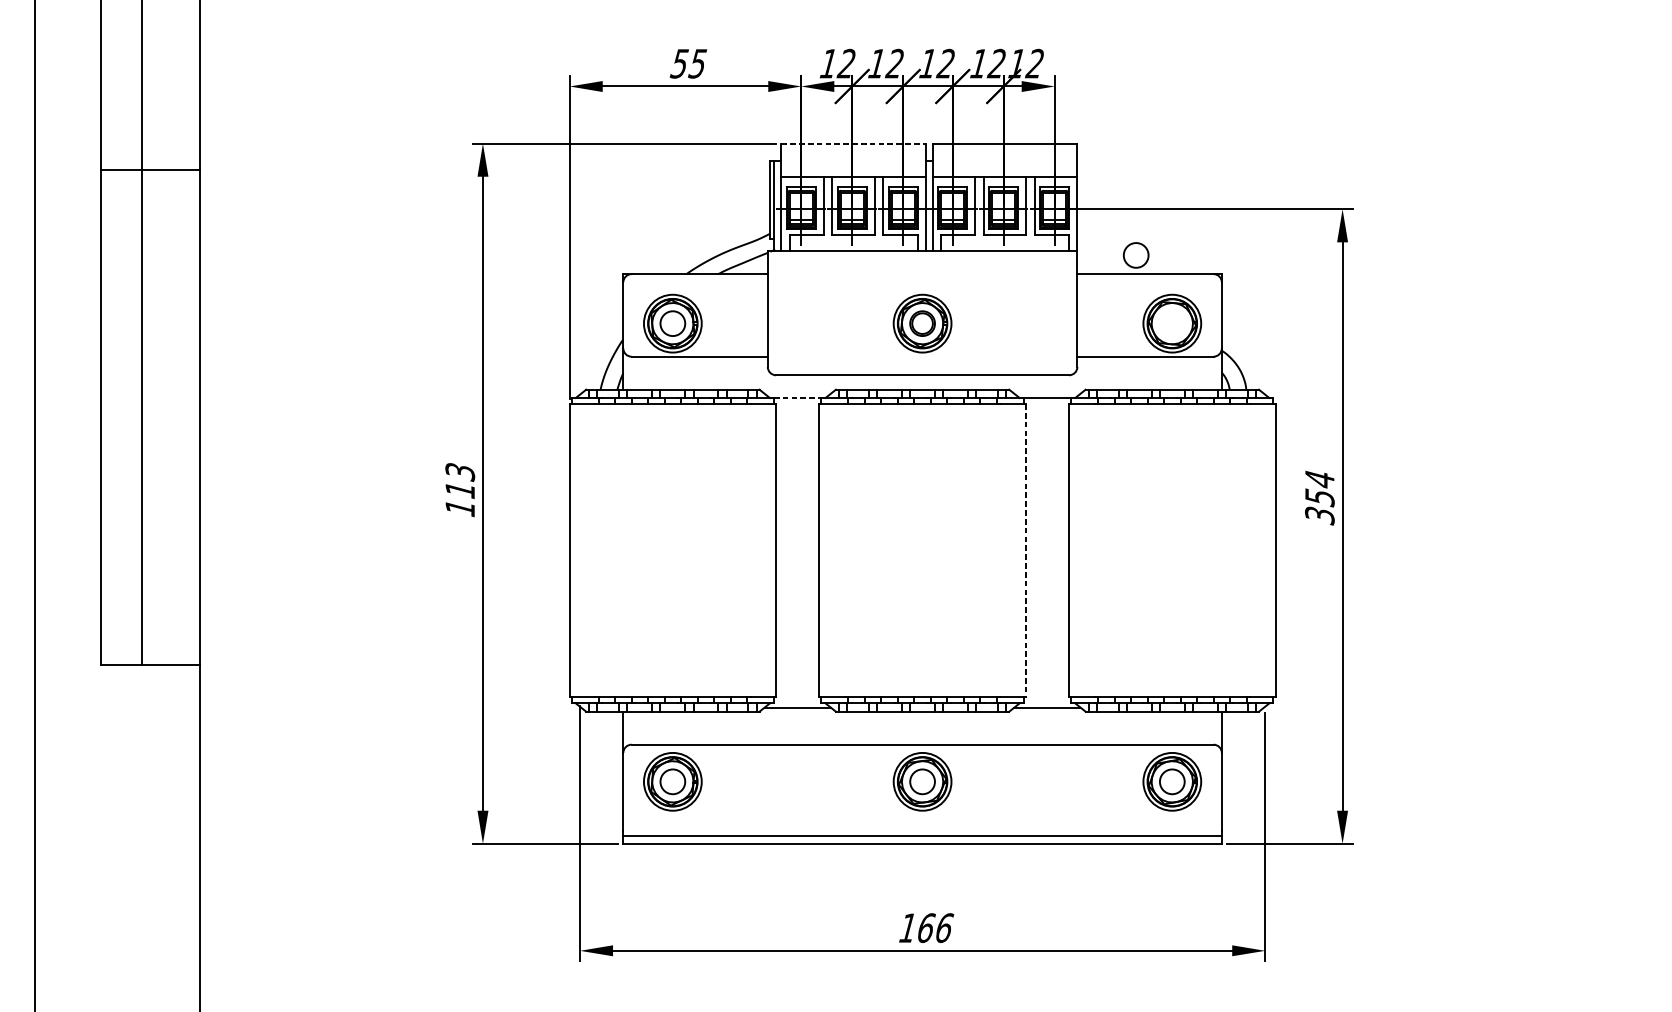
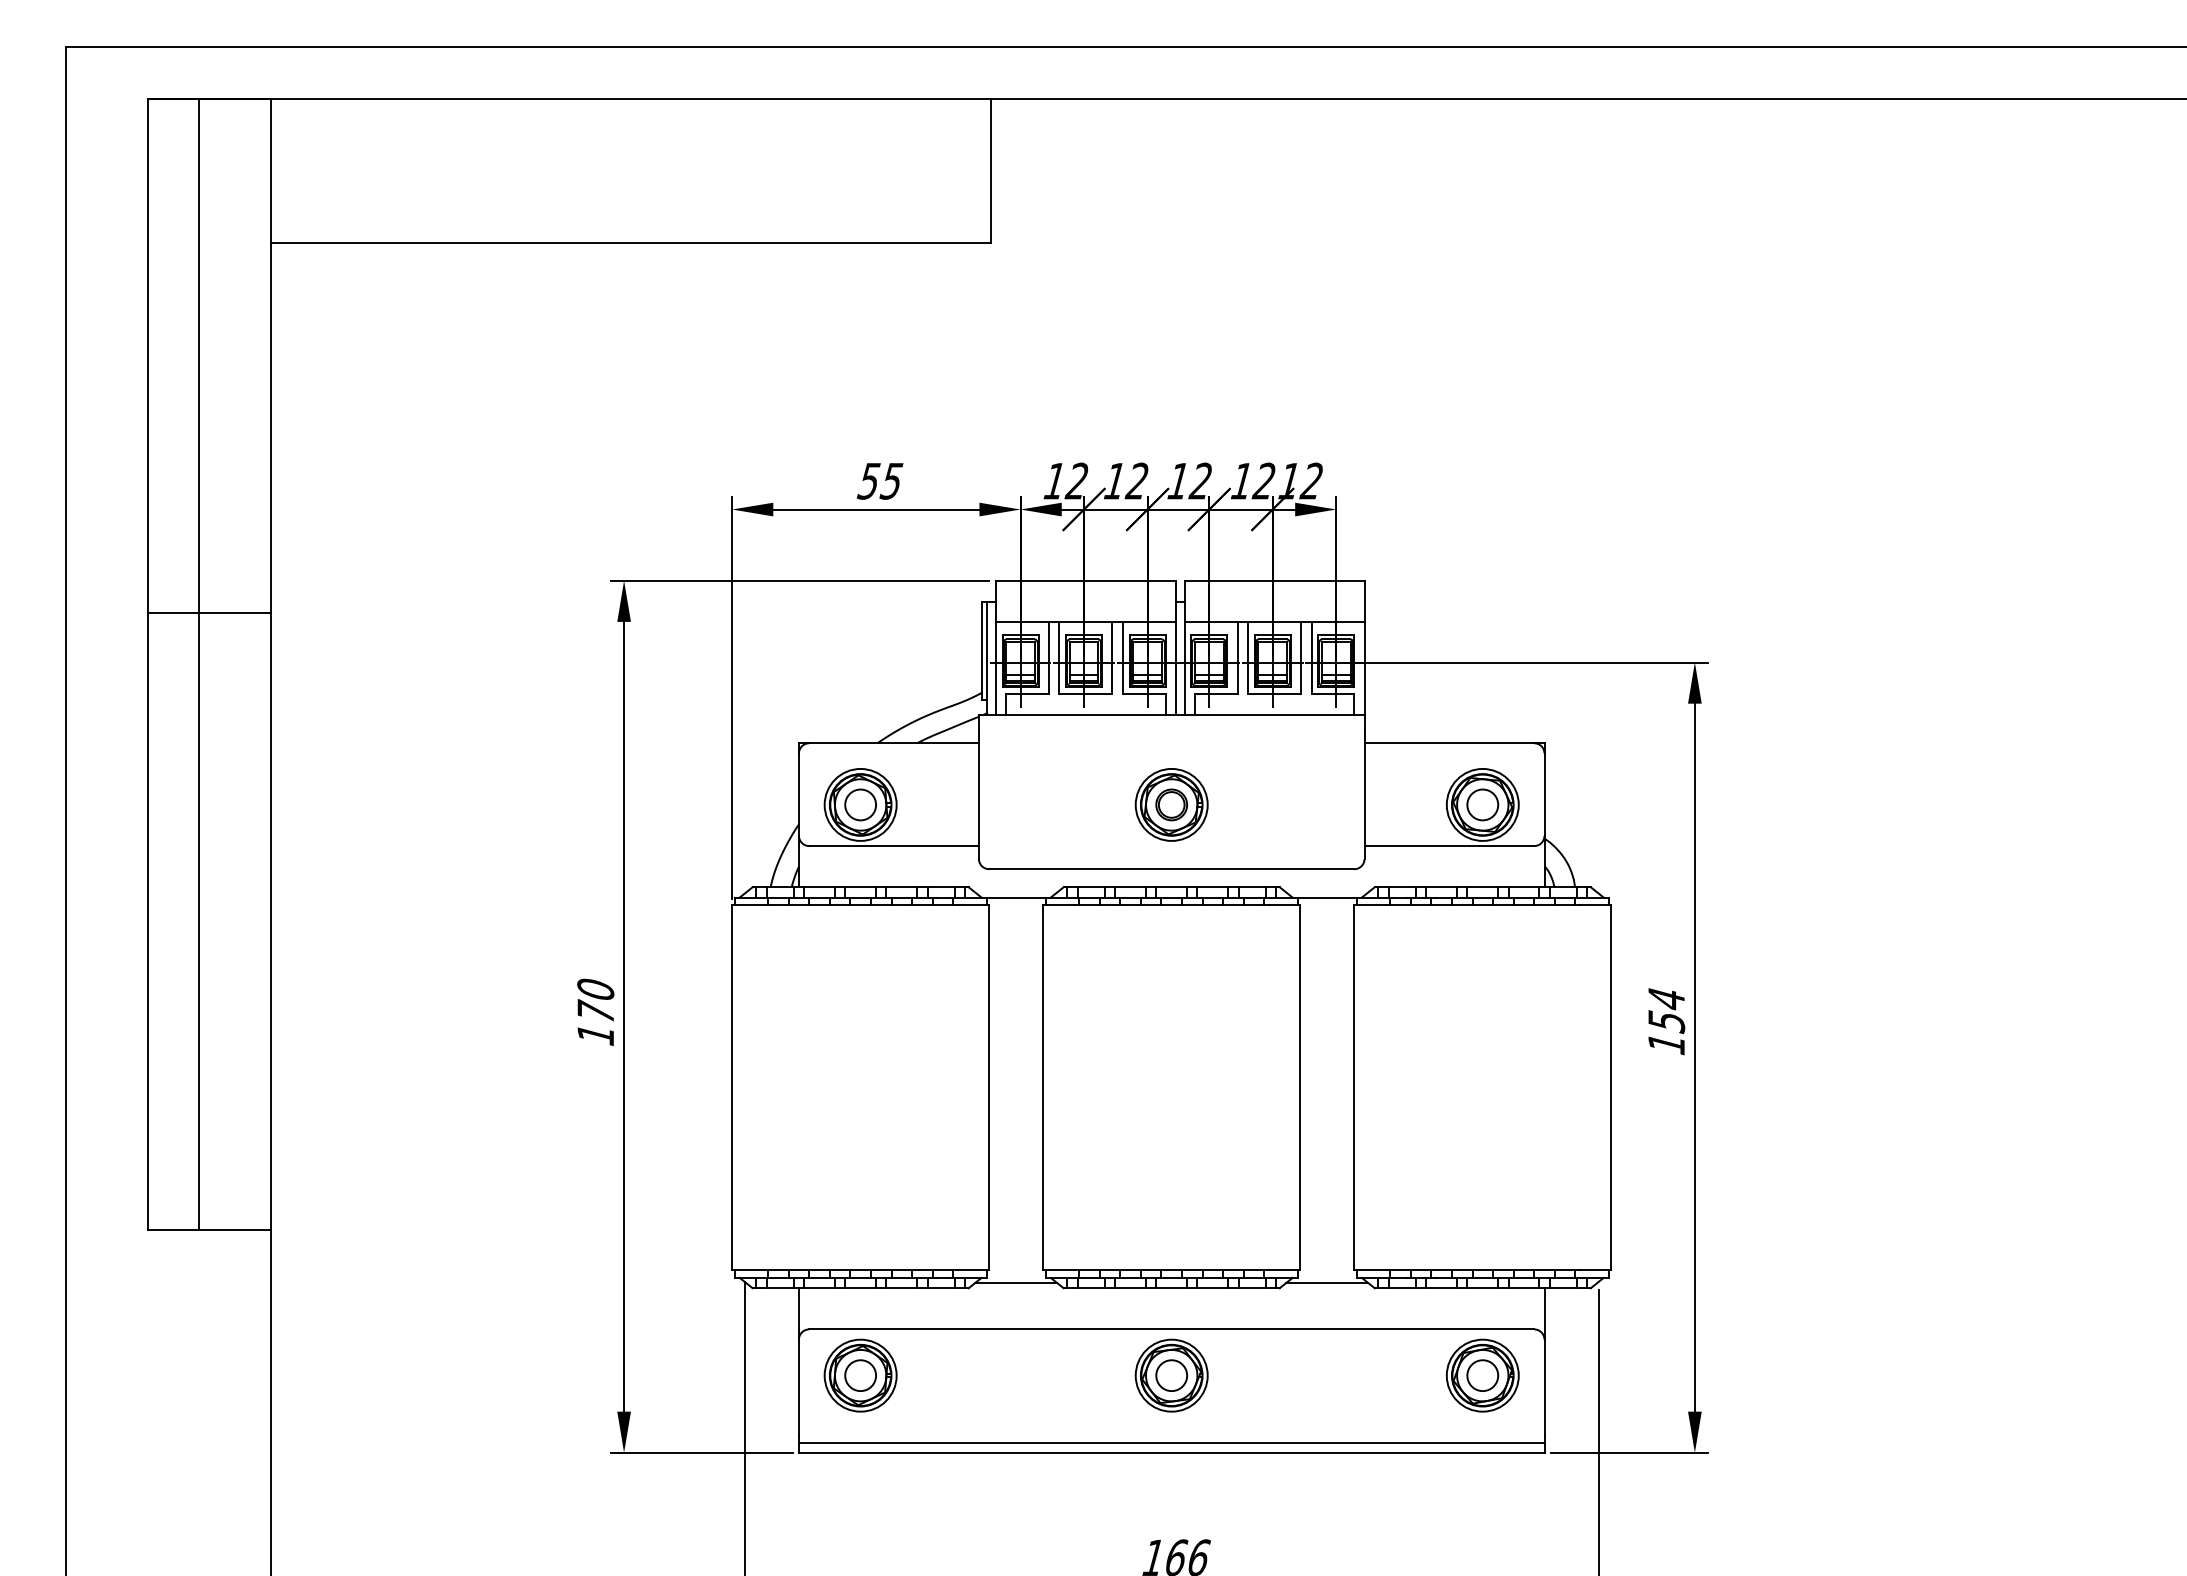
line: (853, 143) -> (1085, 580), dashed -> solid
circle: (1135, 255) -> (1482, 804), moved
line: (797, 397) -> (1016, 897), dashed -> solid
text: (460, 480) -> (595, 1000), 113 -> 170
text: (1319, 515) -> (1666, 1044), 354 -> 154
line: (1025, 550) -> (1300, 1087), dashed -> solid

